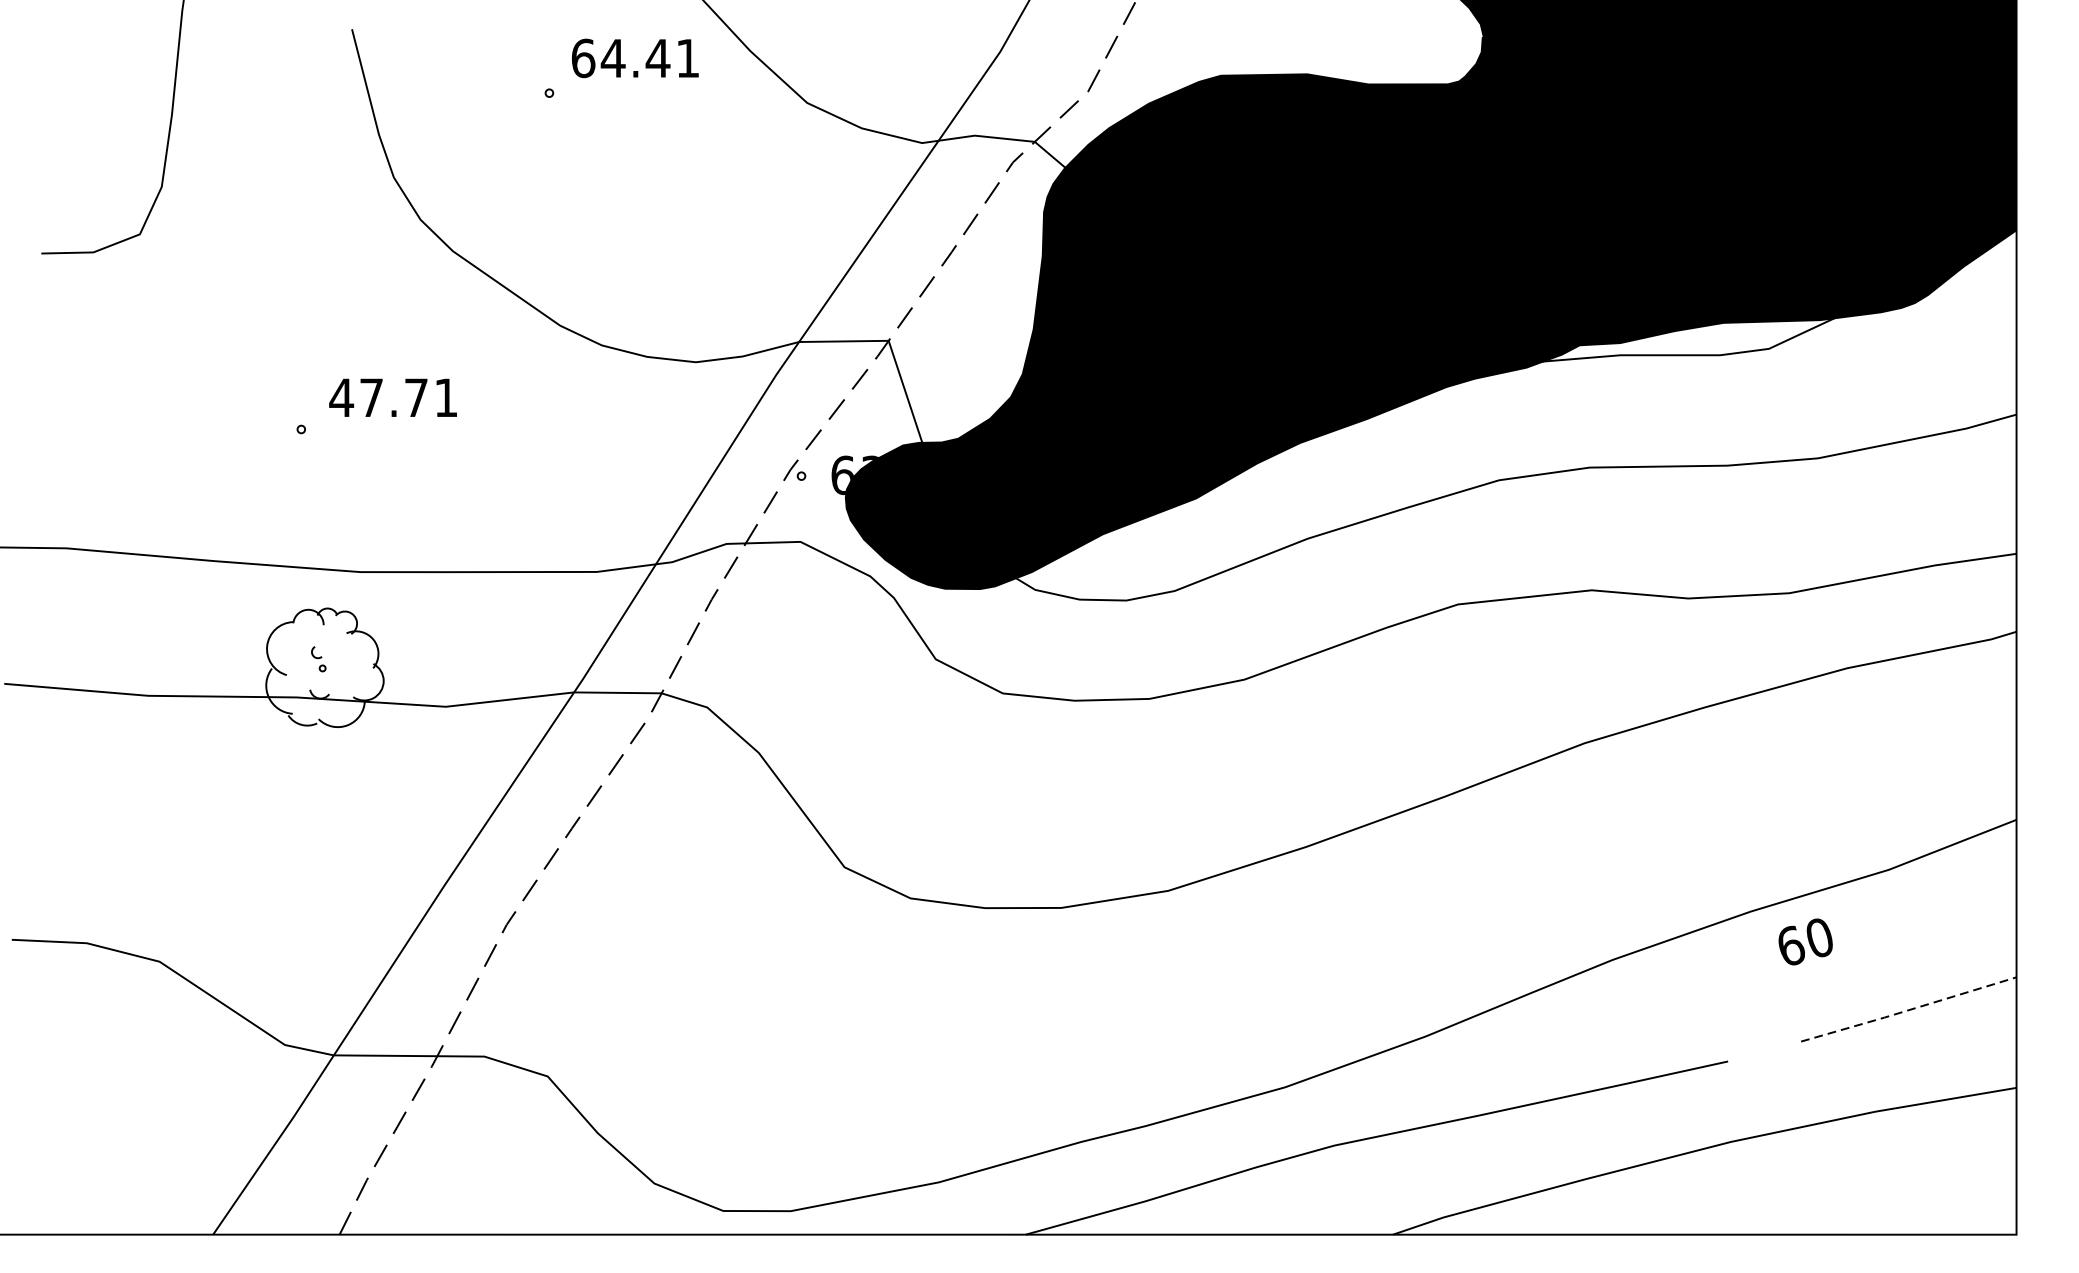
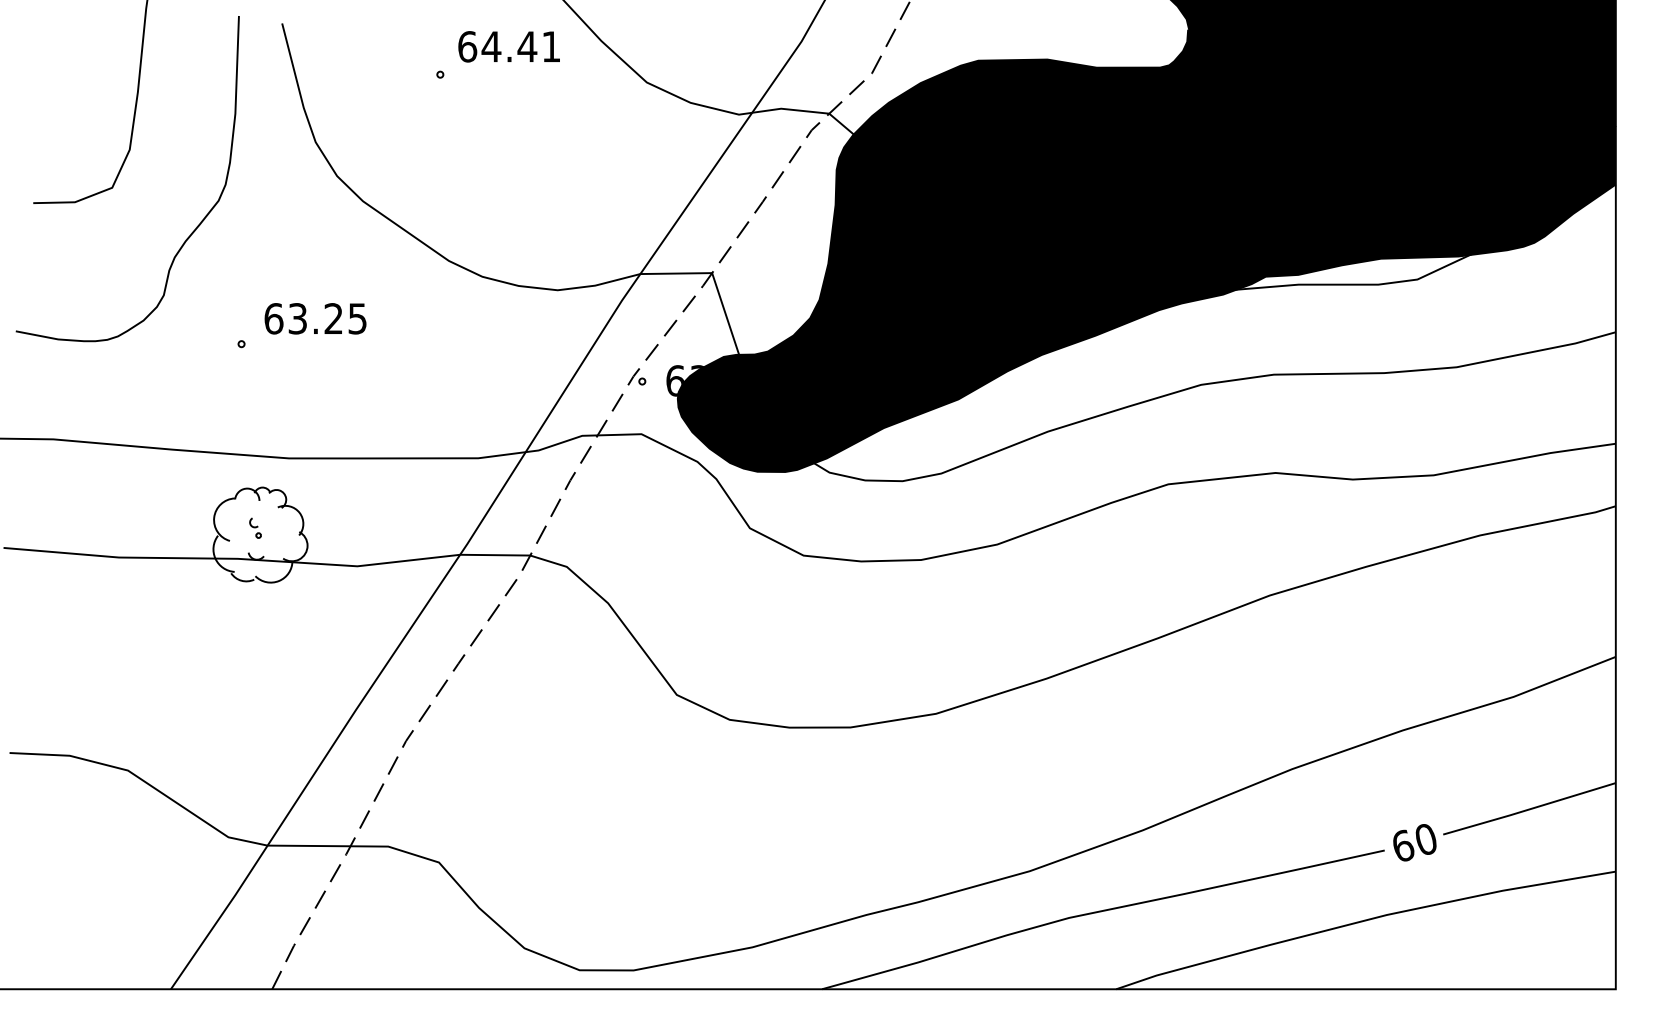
curve: (238, 290) -> (191, 232), added
text: (392, 397) -> (314, 318), 47.71 -> 63.25
text: (1805, 941) -> (1414, 842), moved
line: (1908, 1010) -> (1529, 809), dashed -> solid

